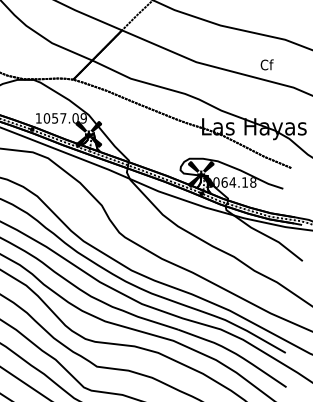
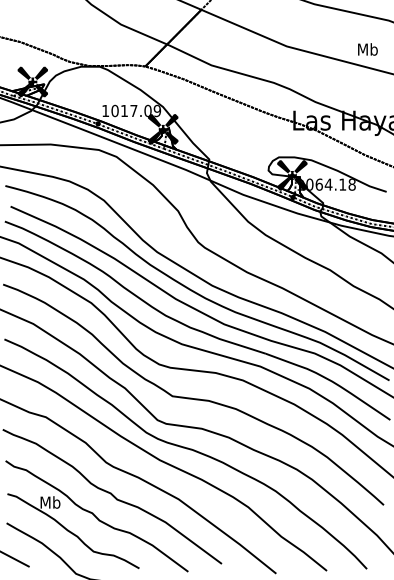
text: (266, 64) -> (367, 49), Cf -> Mb
text: (55, 118) -> (124, 111), 1057.09 -> 1017.09

